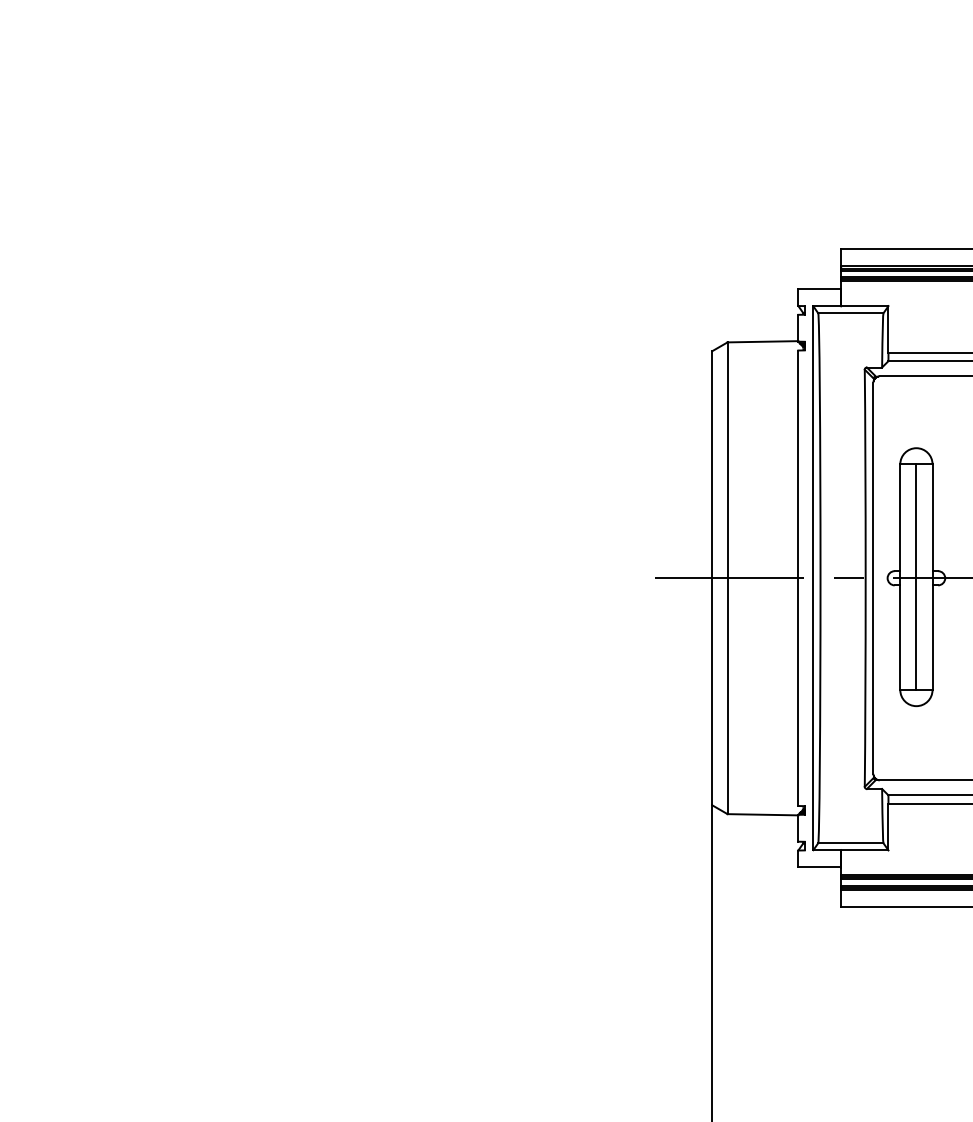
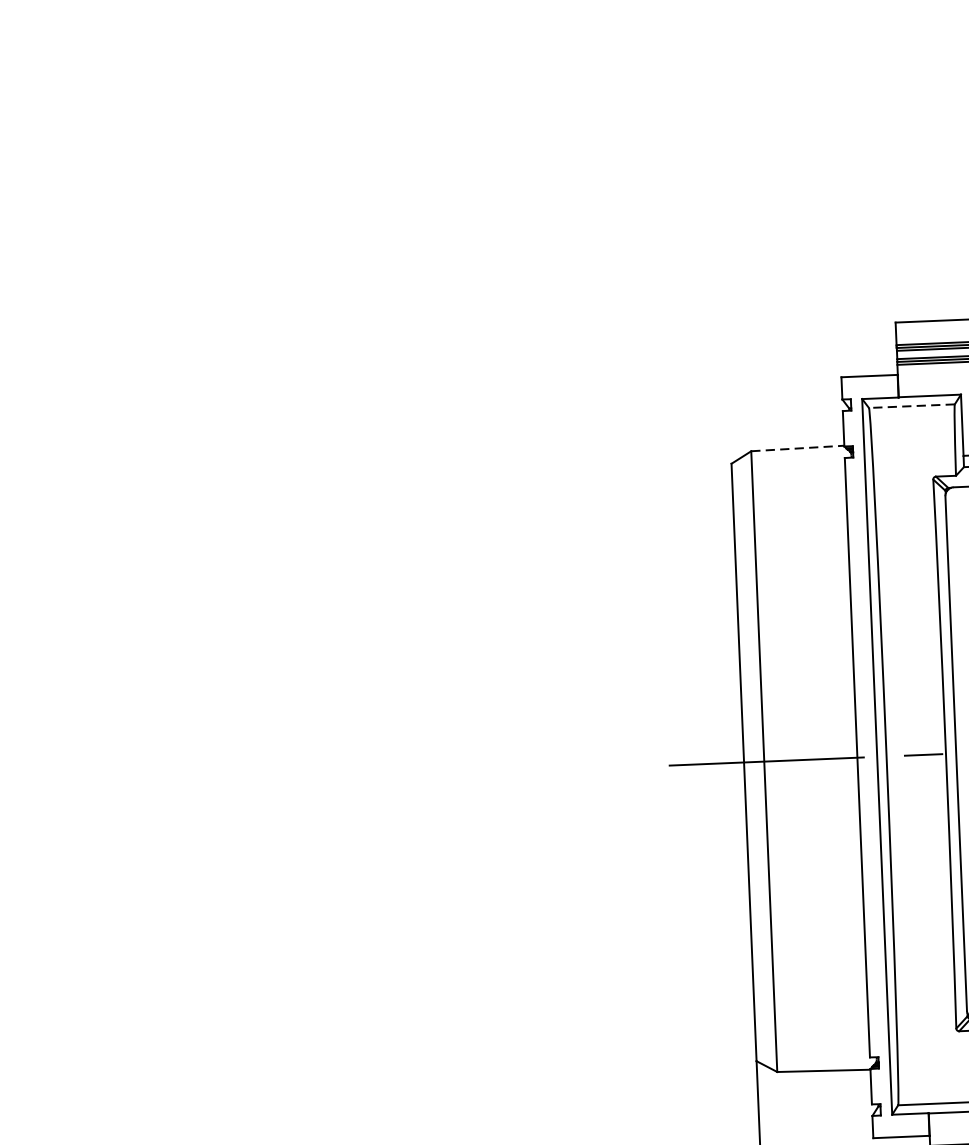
line: (850, 313) -> (911, 406), solid -> dashed
line: (763, 341) -> (798, 448), solid -> dashed

